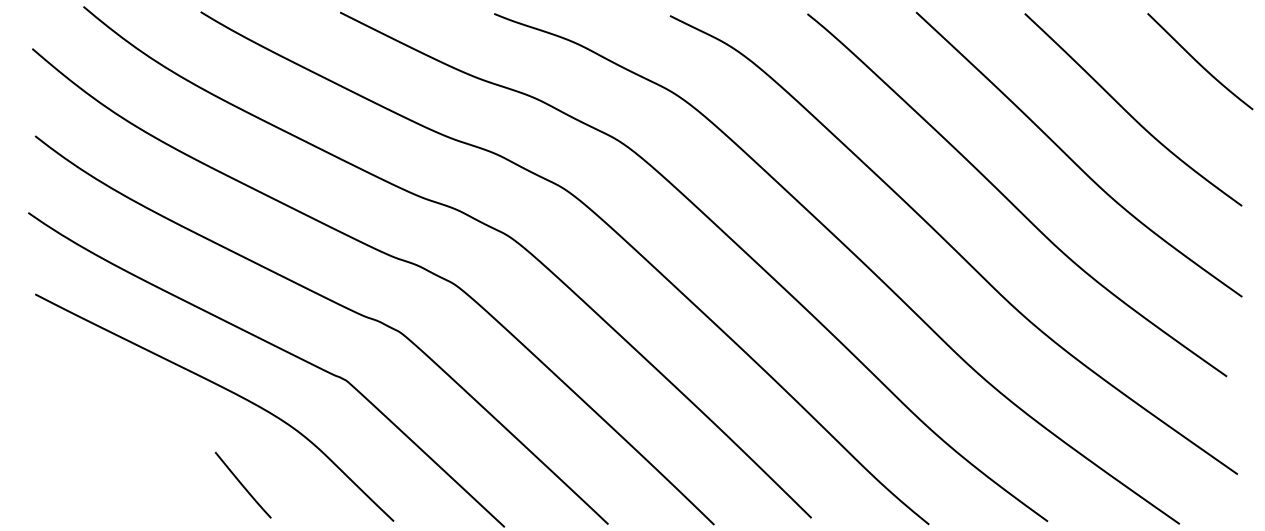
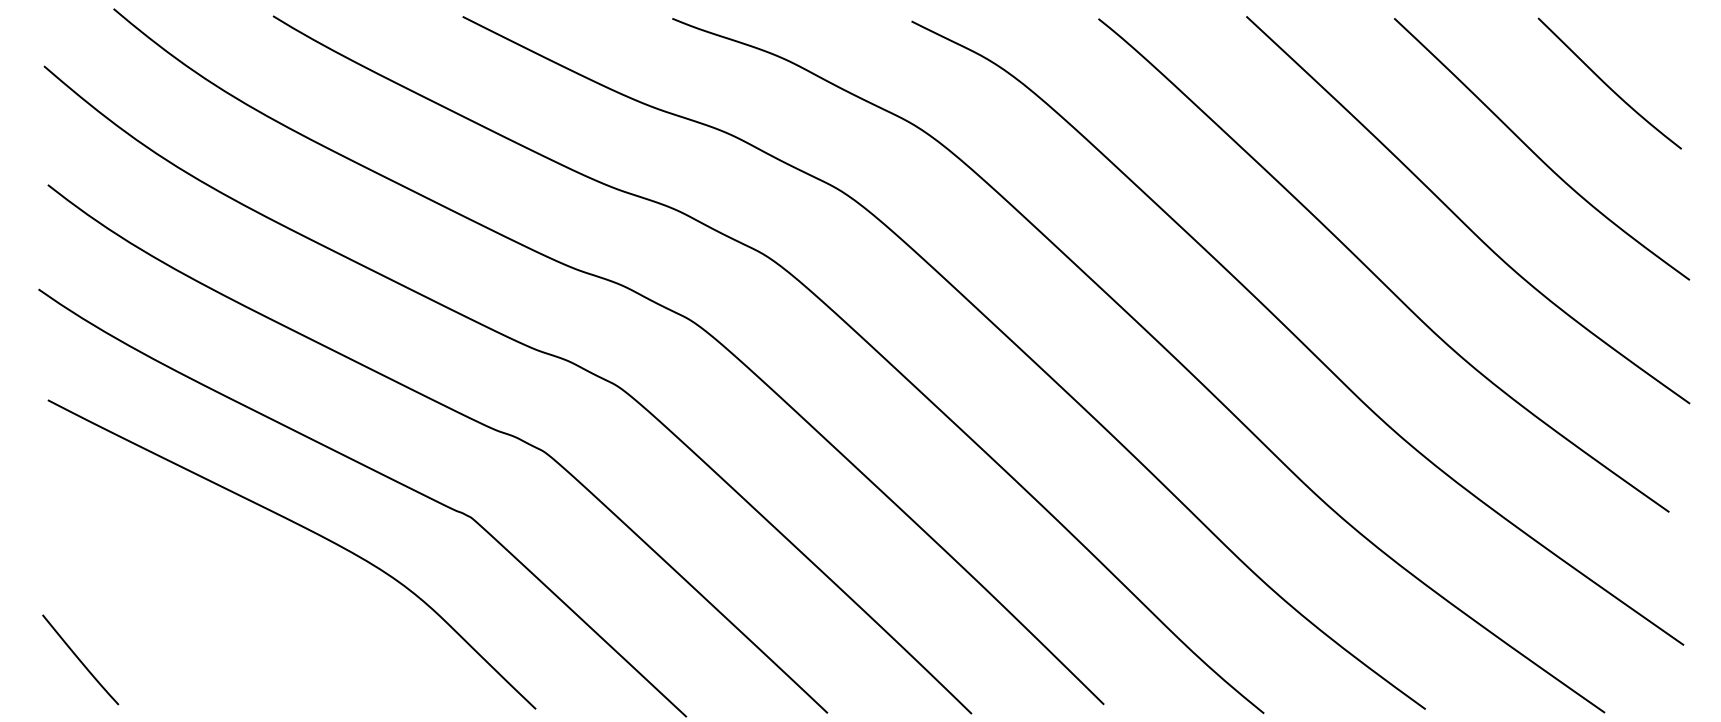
curve: (1199, 62) -> (1608, 84), moved
line: (242, 485) -> (79, 660), moved

